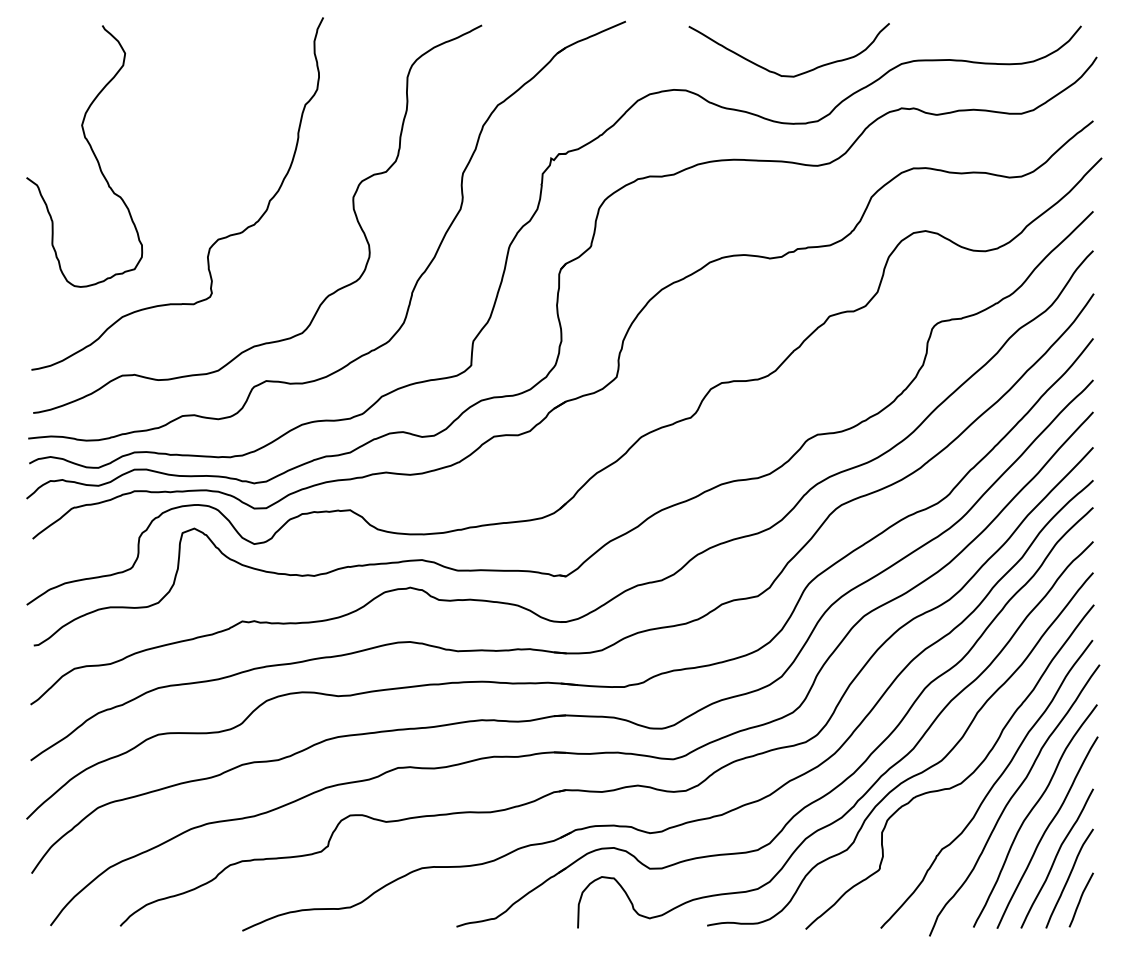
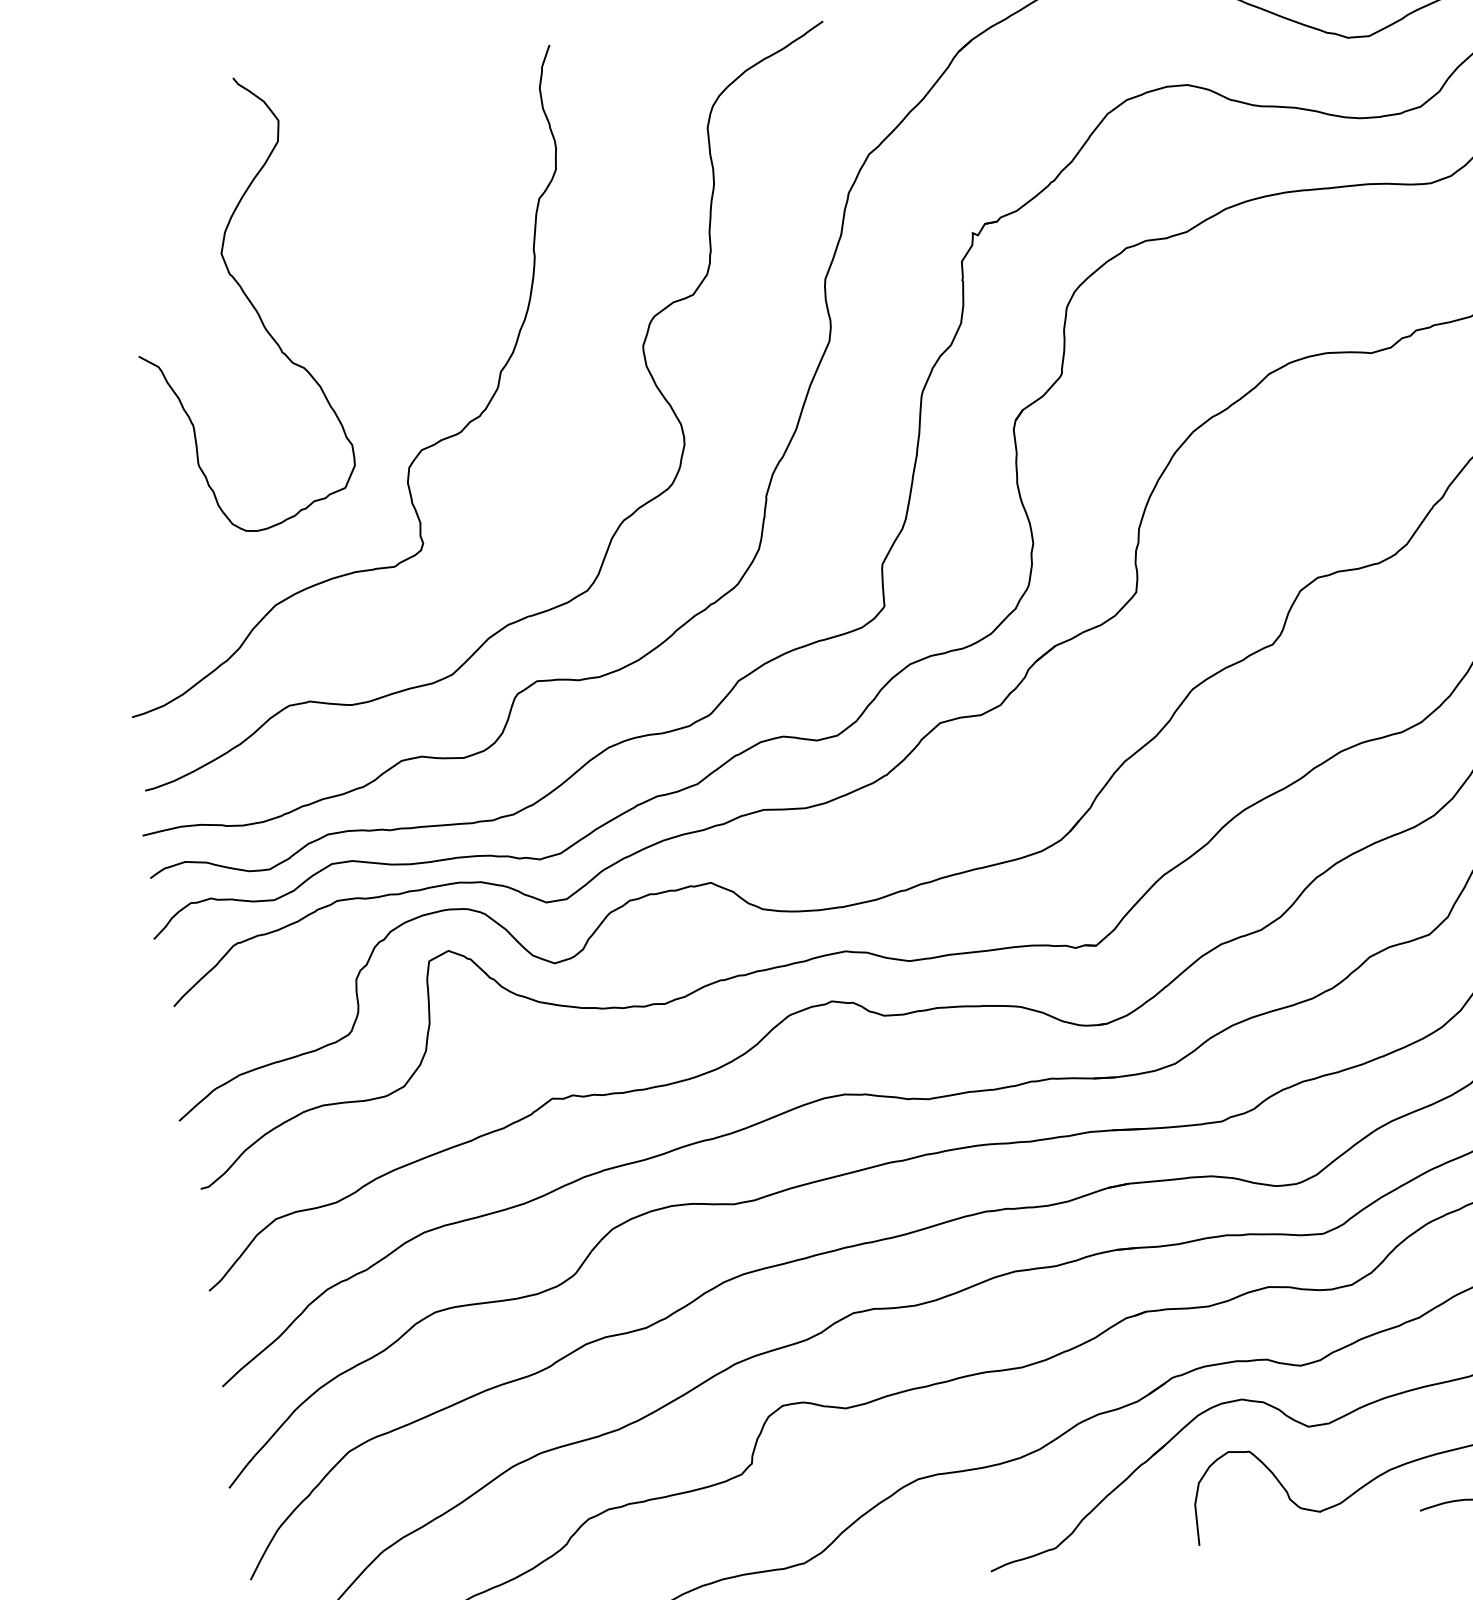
curve: (92, 153) -> (245, 299), moved

